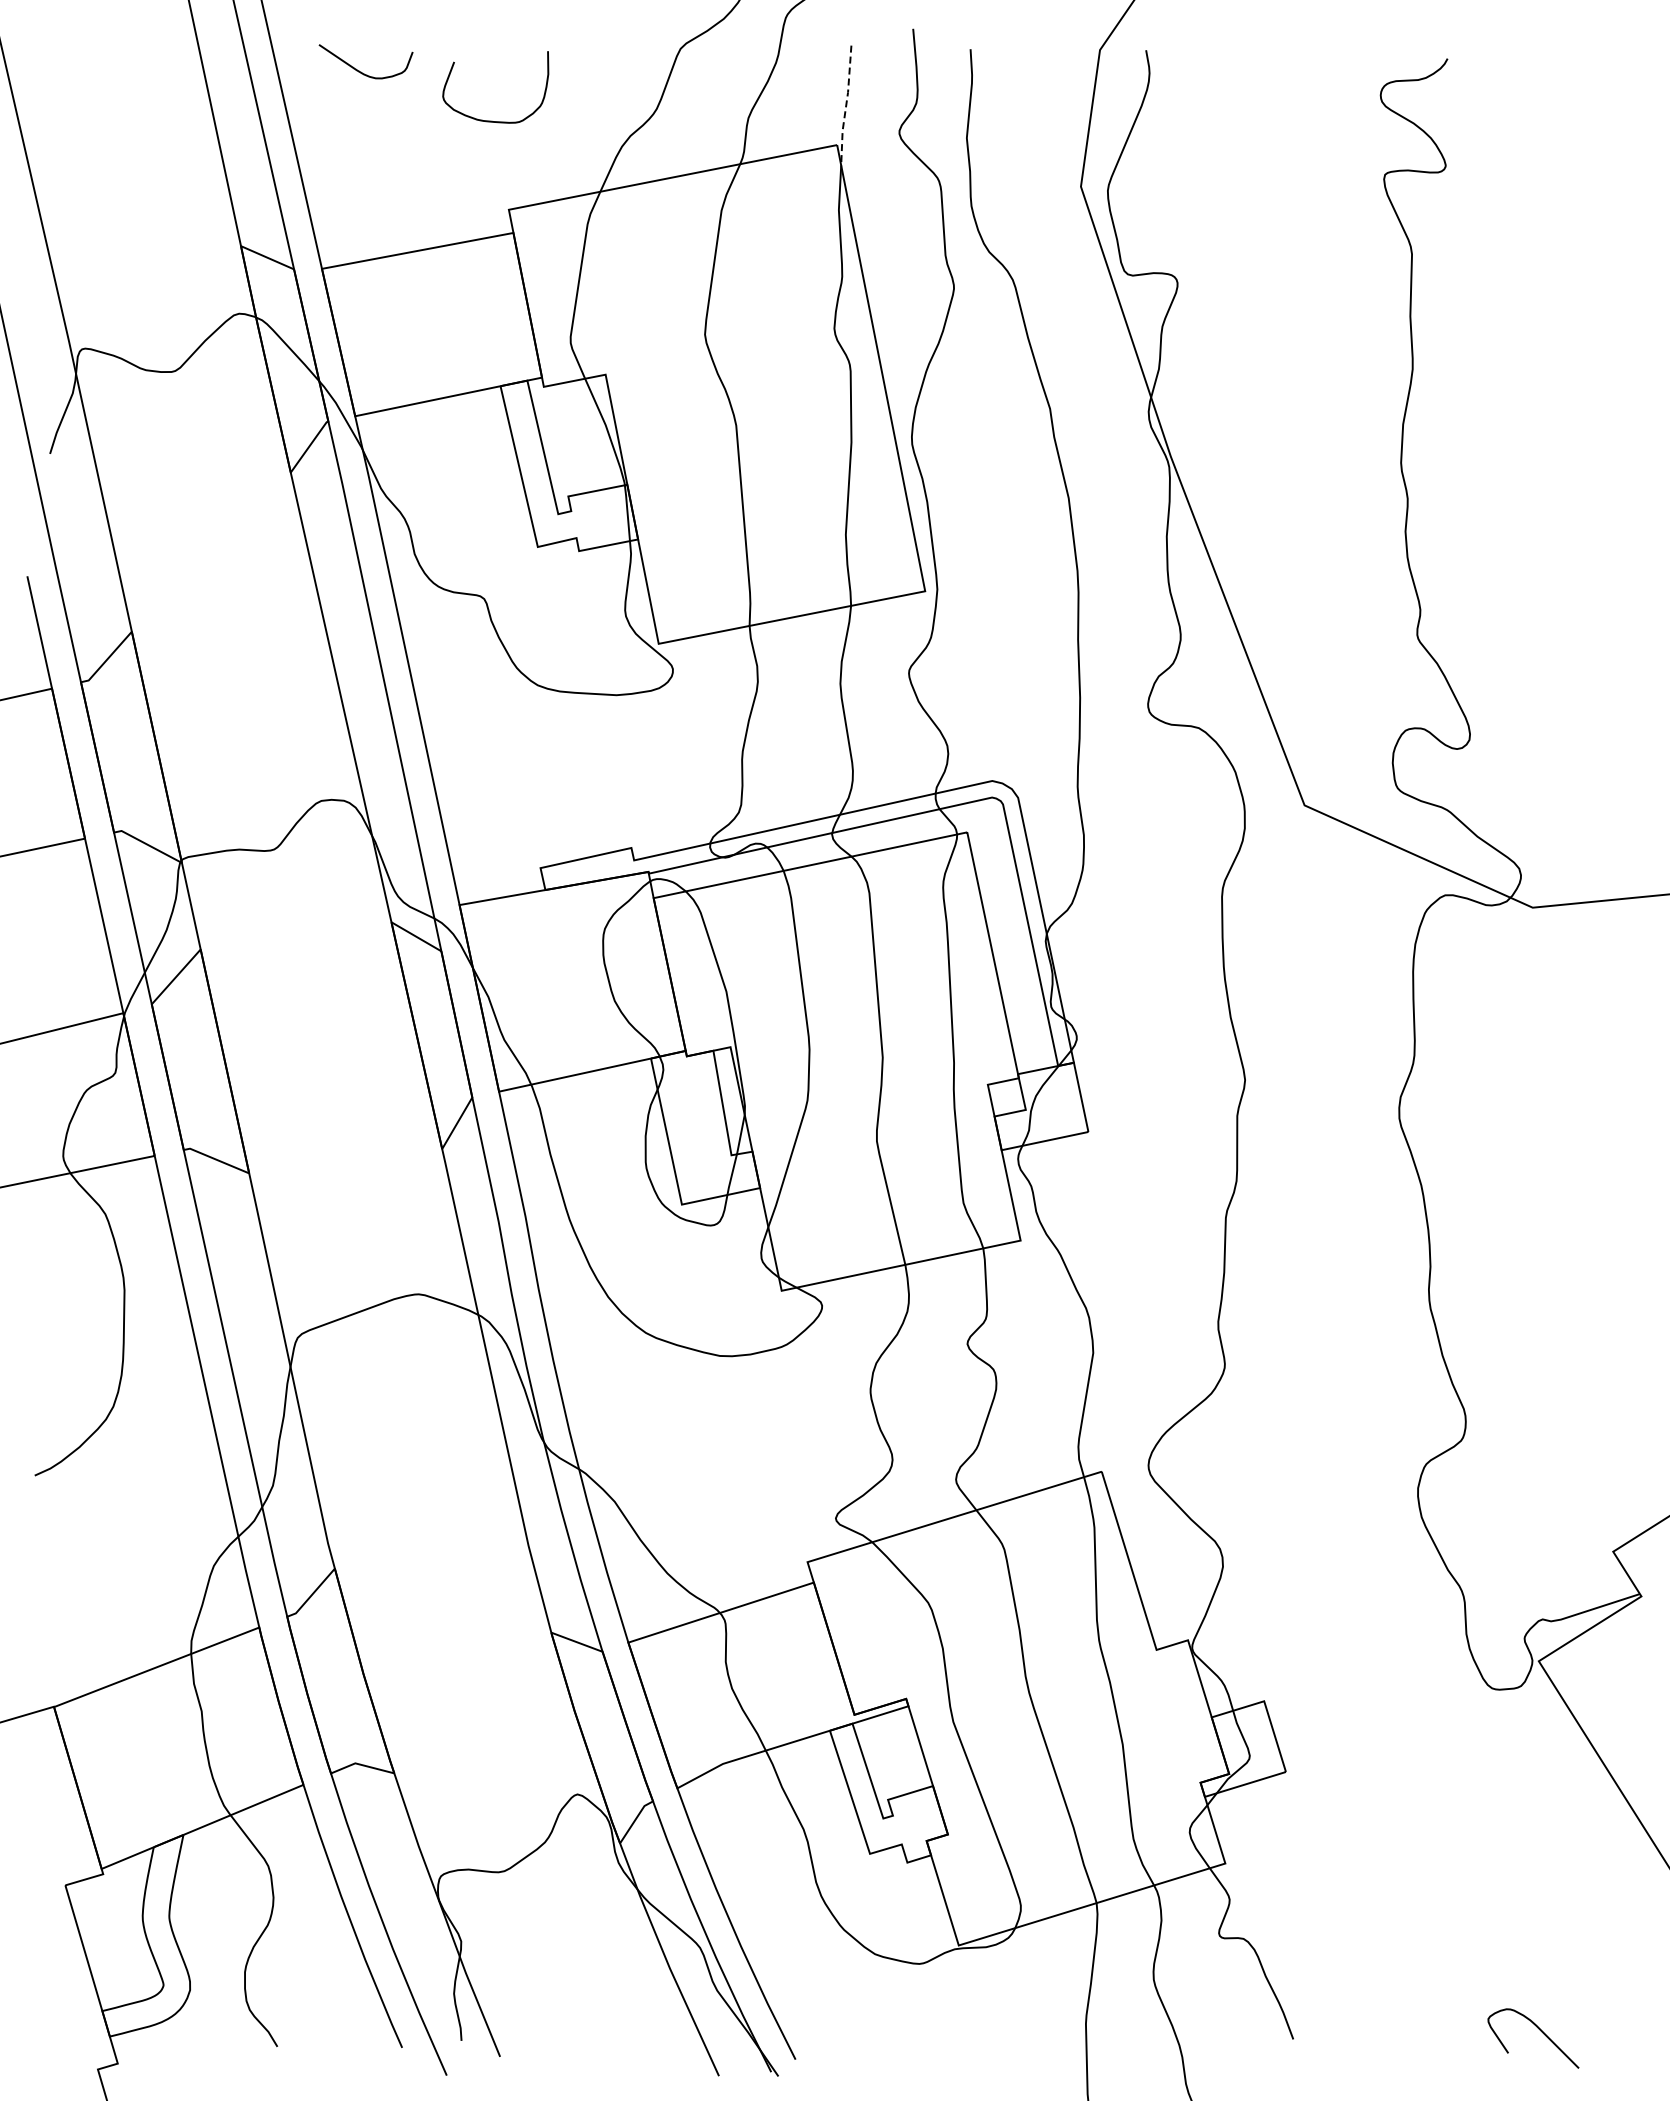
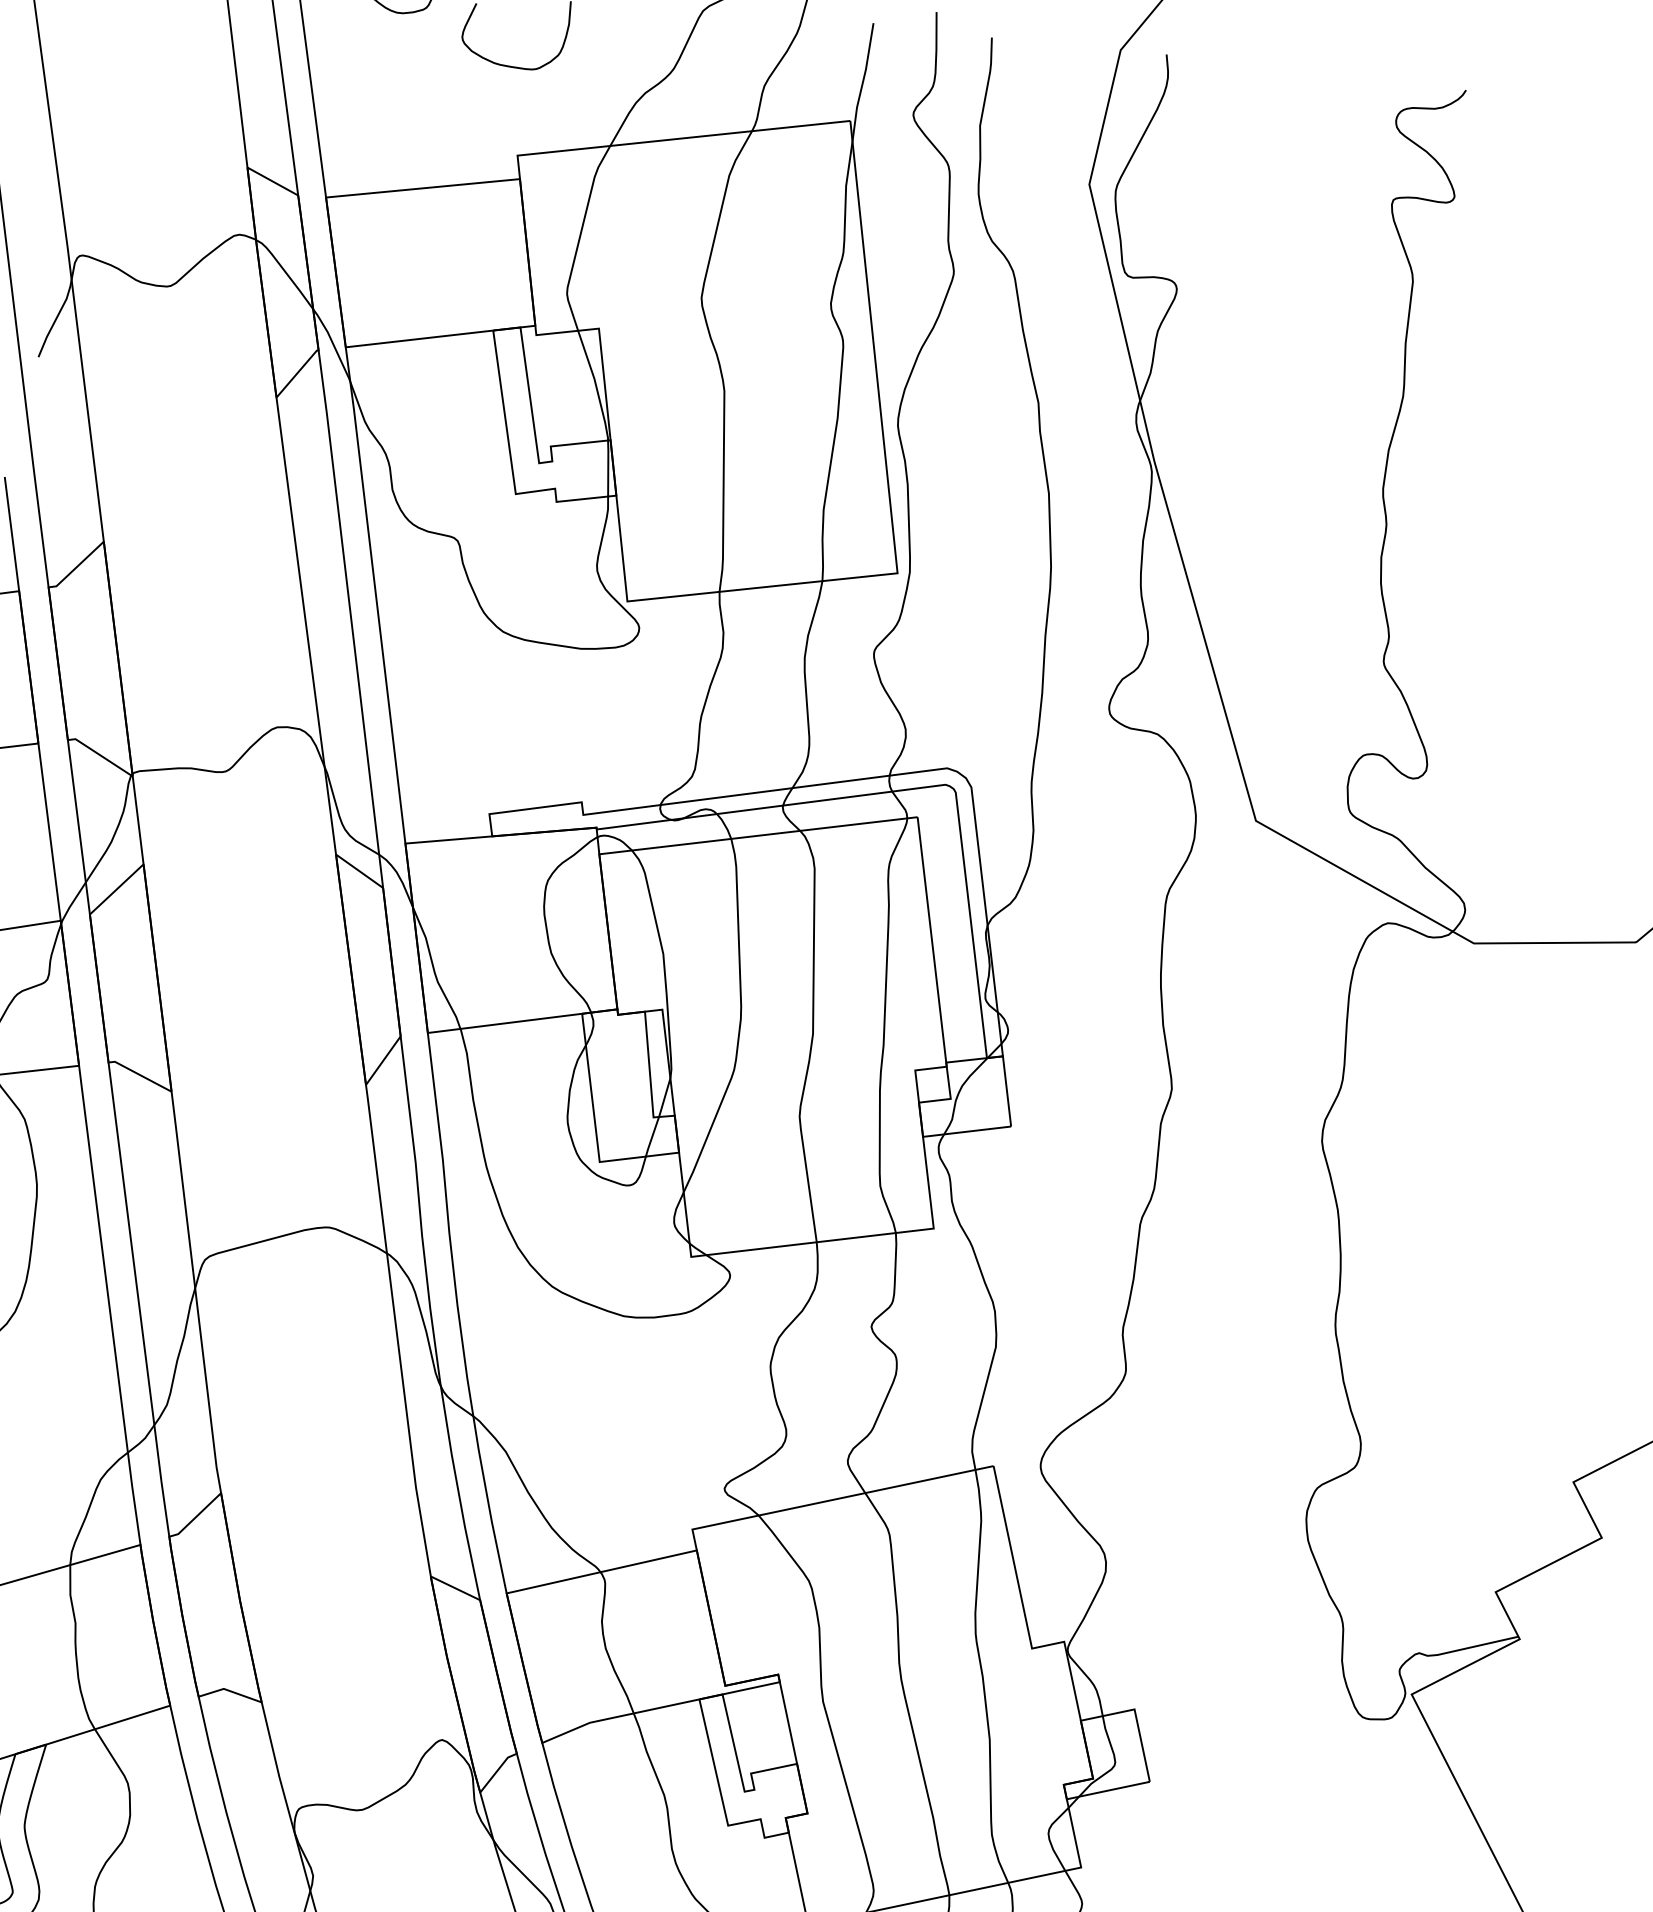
line: (846, 105) -> (863, 82), dashed -> solid

